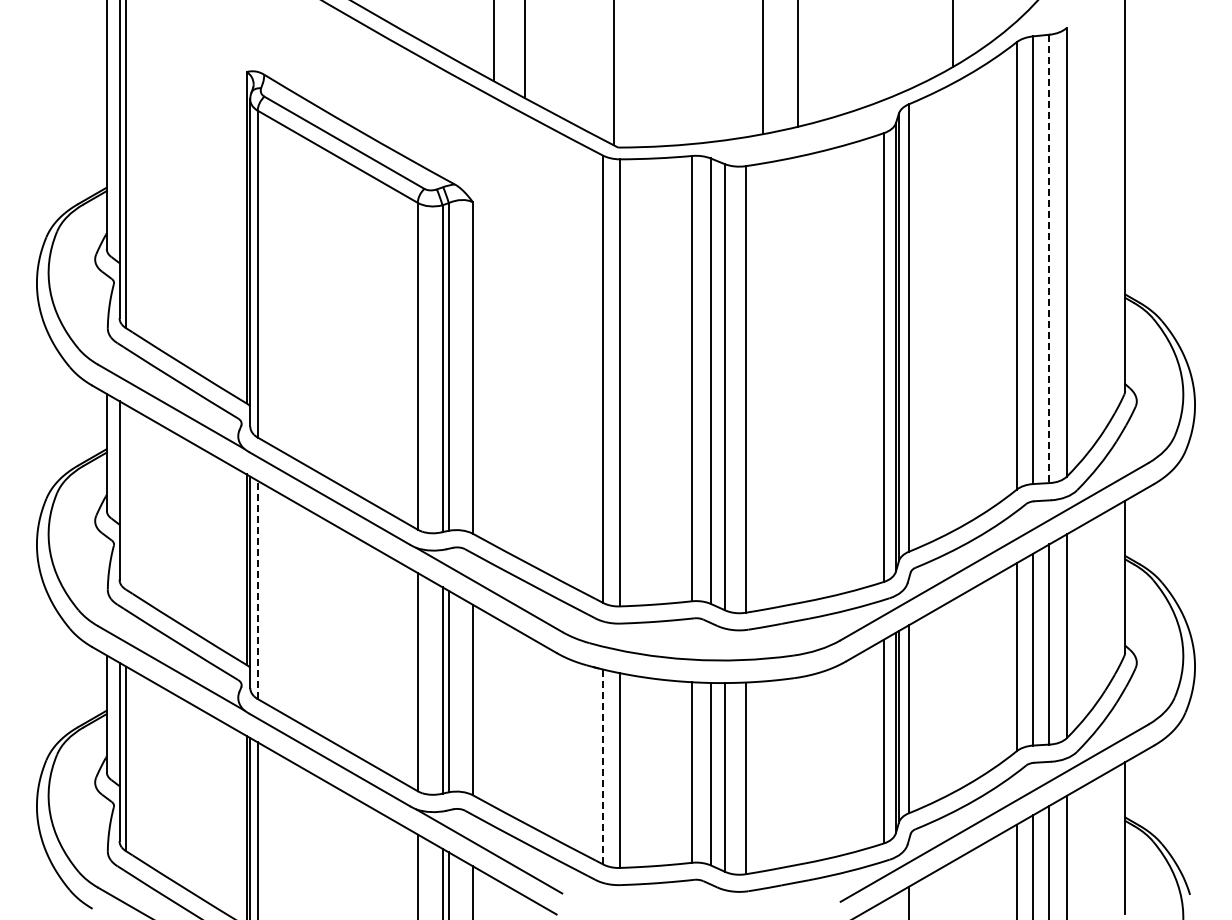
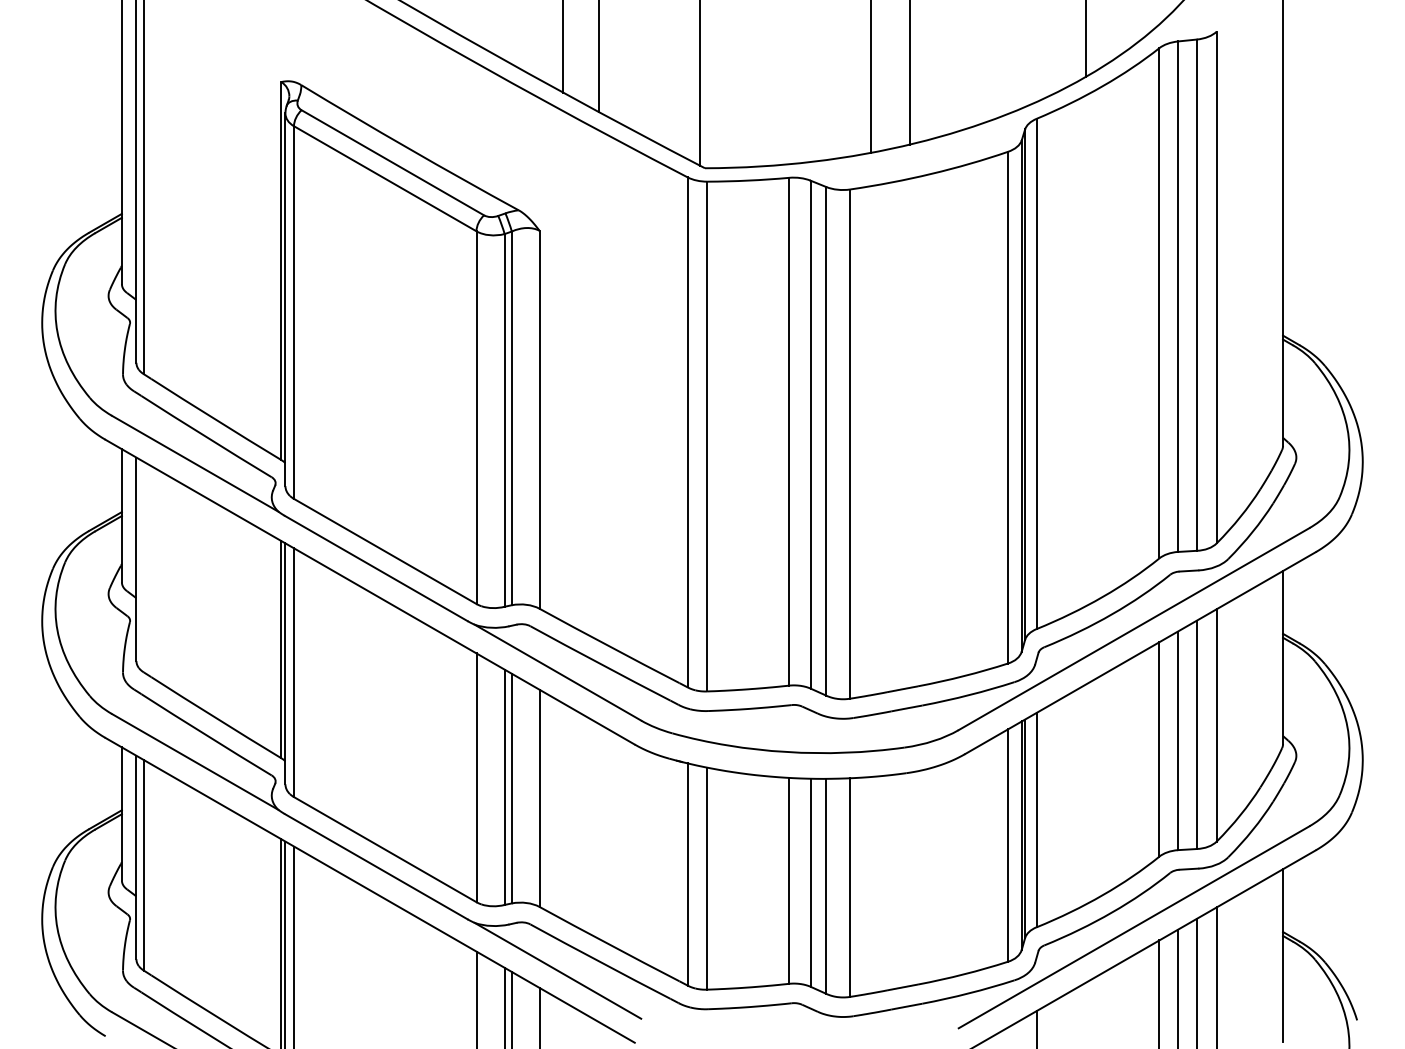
line: (1049, 259) -> (1196, 295), dashed -> solid
line: (257, 589) -> (293, 672), dashed -> solid
line: (602, 767) -> (687, 875), dashed -> solid

